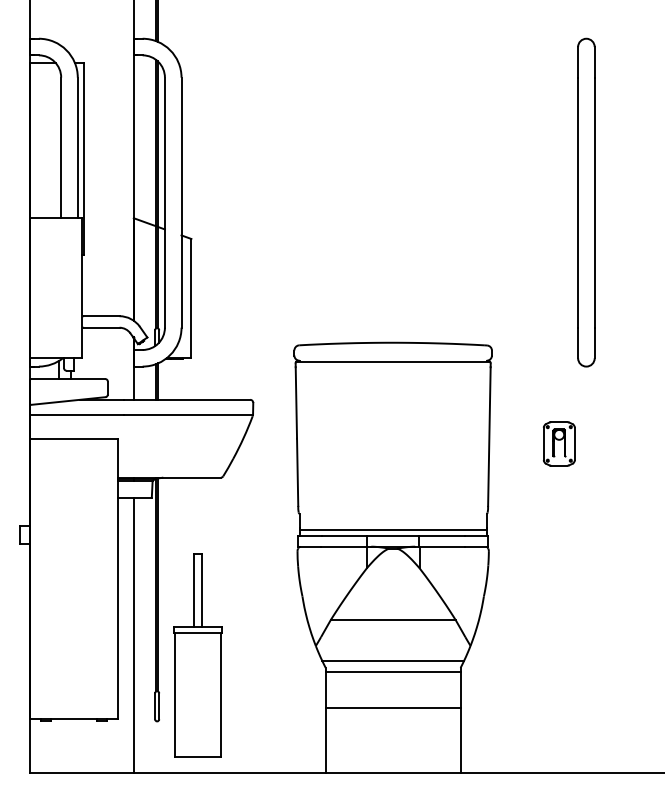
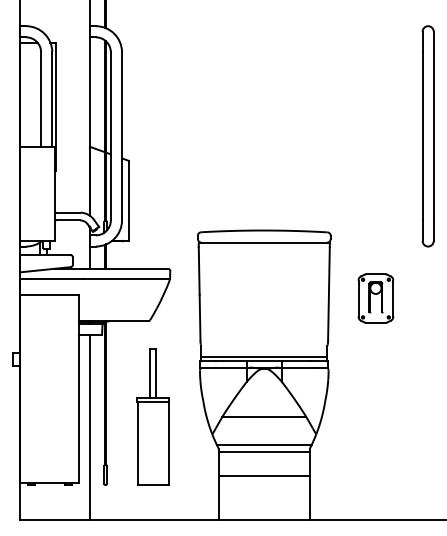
part: (585, 202) -> (427, 136), moved
part: (558, 443) -> (375, 298), size x1.67
part: (197, 655) -> (152, 416), moved

